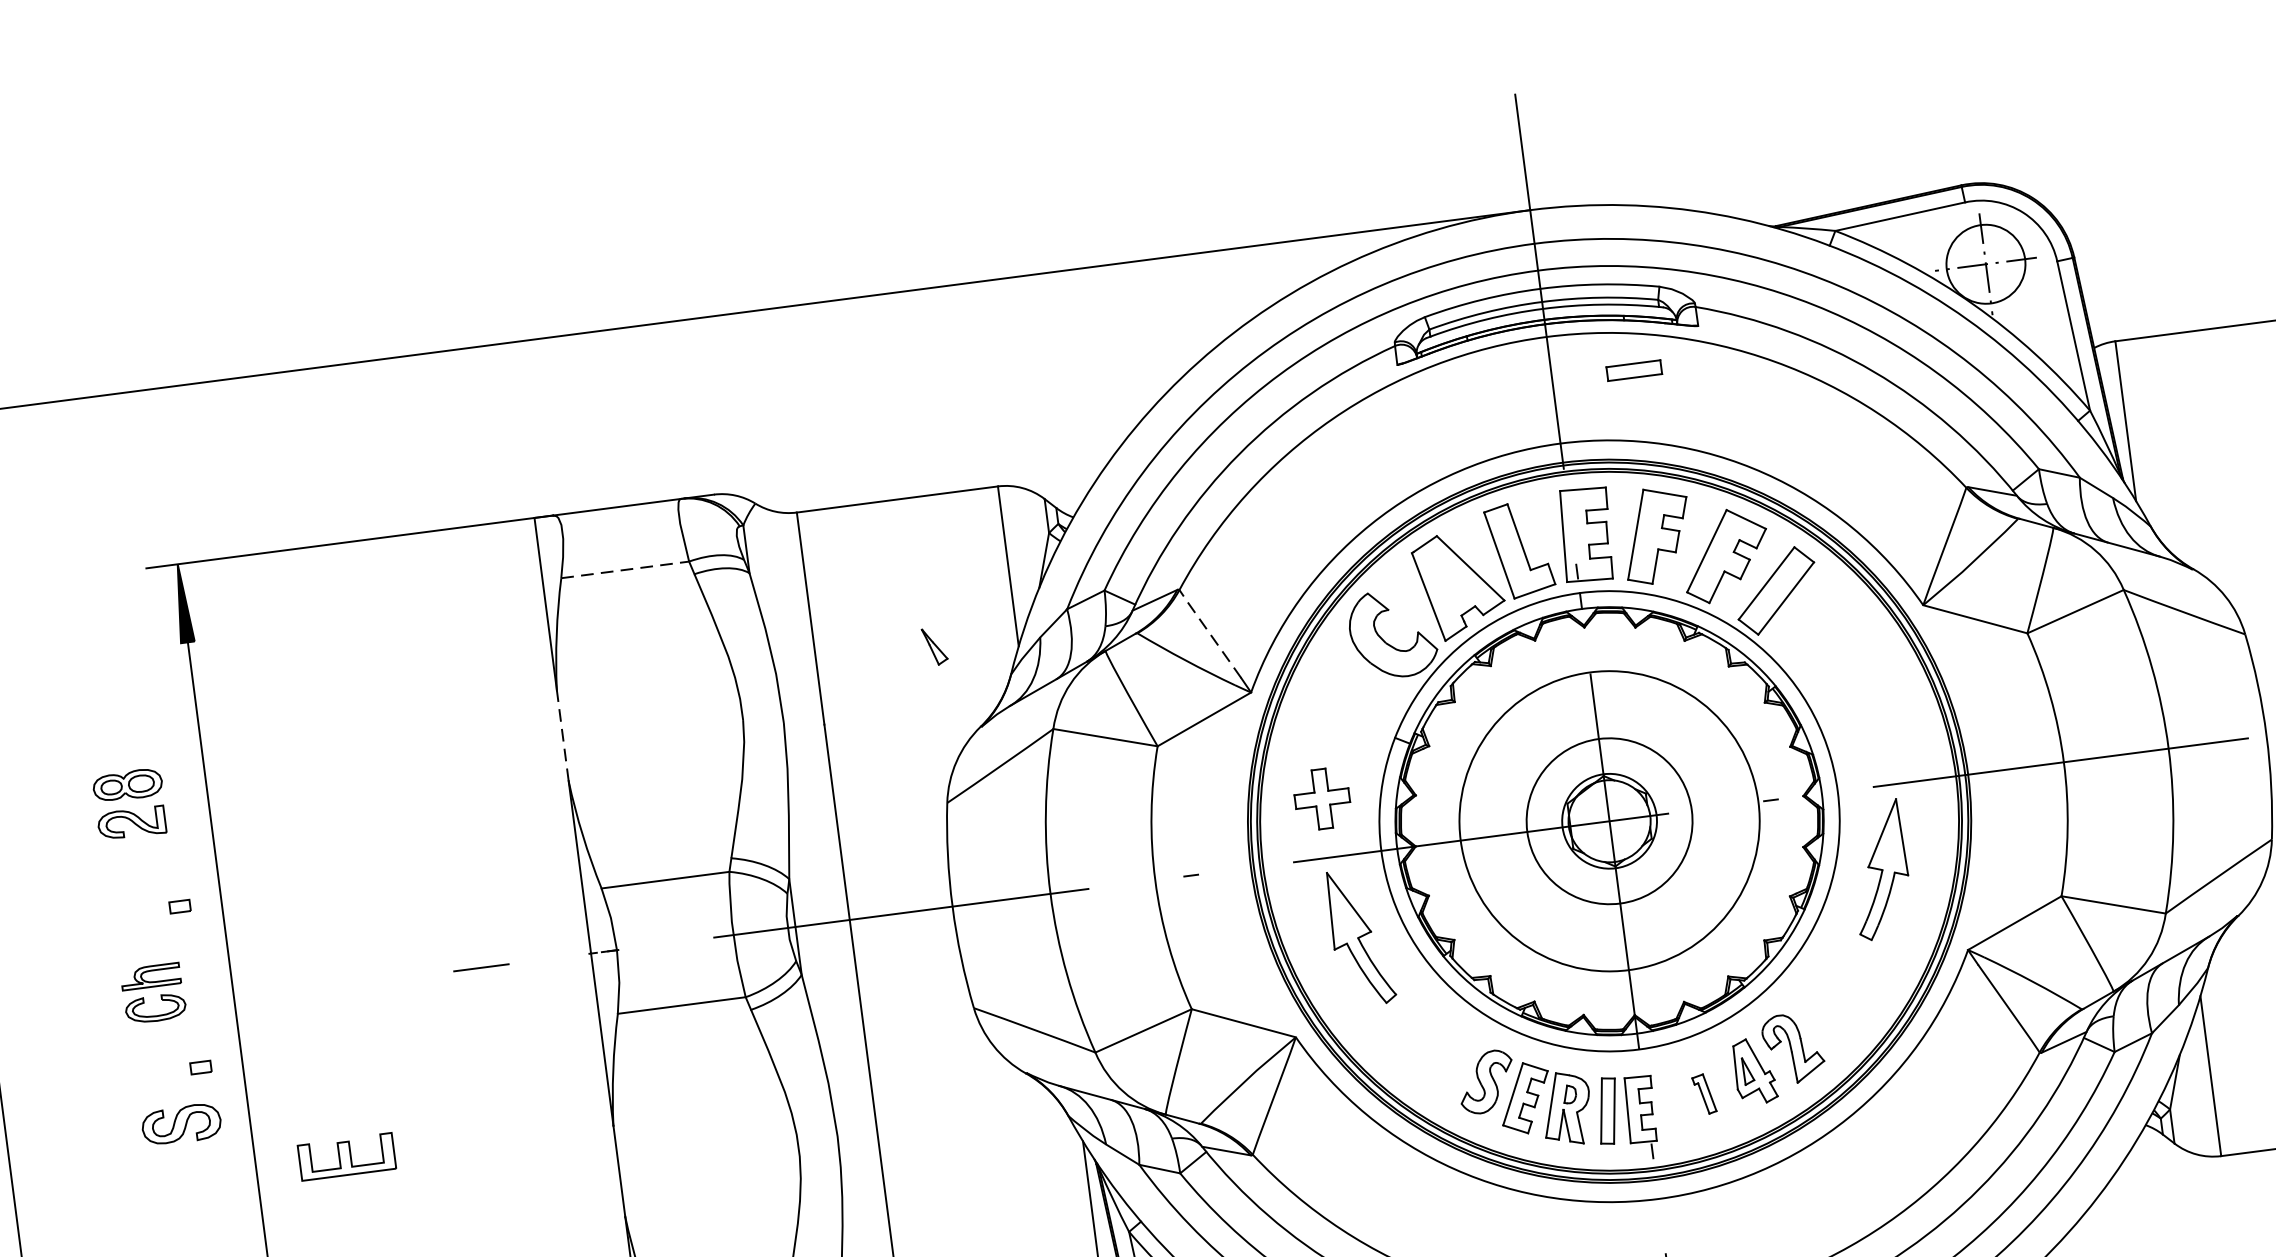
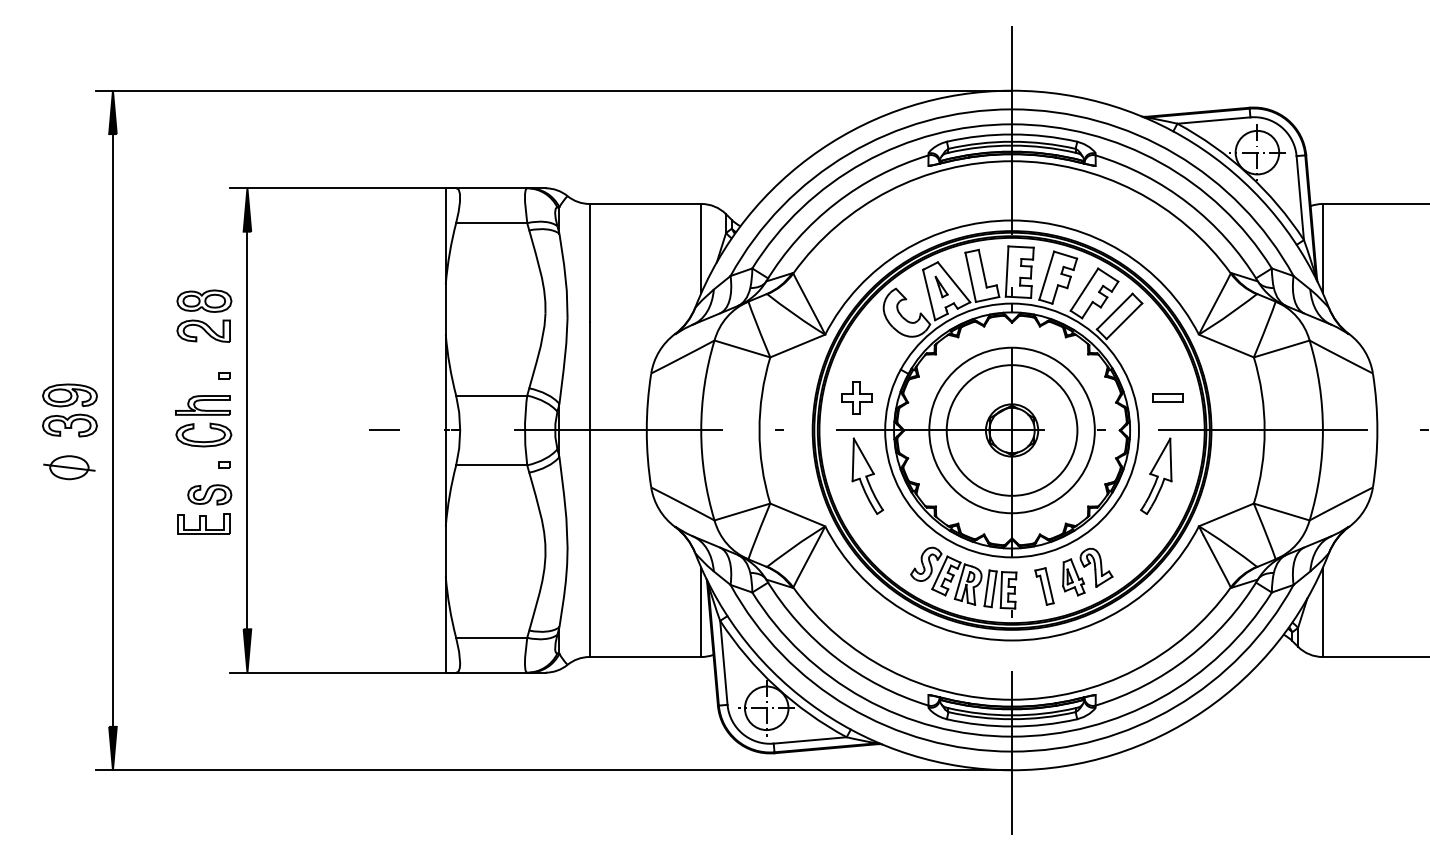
part: (1634, 370) -> (1167, 397), moved
line: (624, 570) -> (491, 223), dashed -> solid
line: (1209, 631) -> (806, 298), dashed -> solid
part: (934, 645) -> (941, 286), moved
line: (562, 734) -> (445, 308), dashed -> solid
part: (130, 803) -> (204, 315), size x1.43
circle: (1608, 821) -> (1011, 430), size x1.43
part: (153, 993) -> (203, 421), size x1.67
part: (1704, 1094) -> (1044, 586), size x1.67
part: (346, 1155) -> (203, 523), moved

